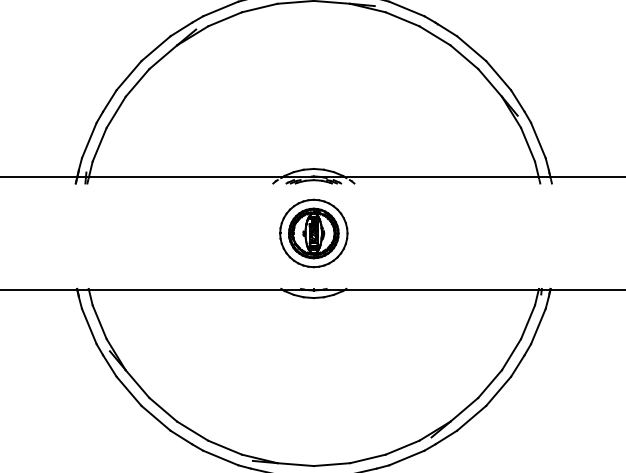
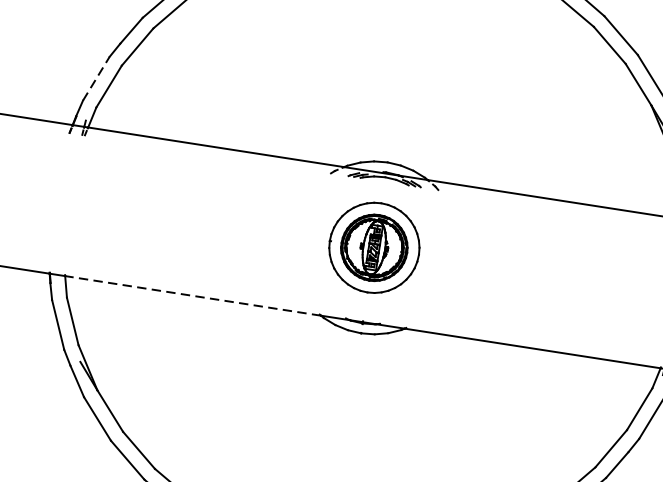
line: (89, 140) -> (96, 78), solid -> dashed
line: (185, 289) -> (193, 295), solid -> dashed

